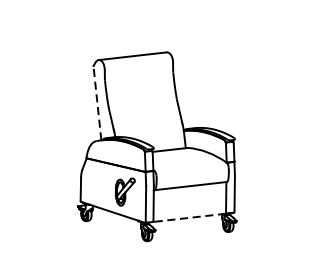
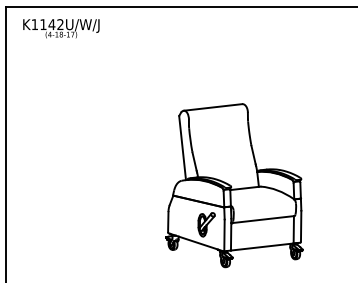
line: (97, 103) -> (182, 148), dashed -> solid
line: (188, 218) -> (261, 247), dashed -> solid

